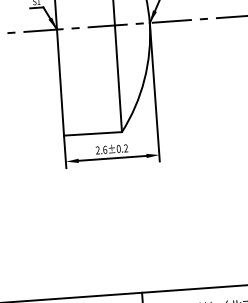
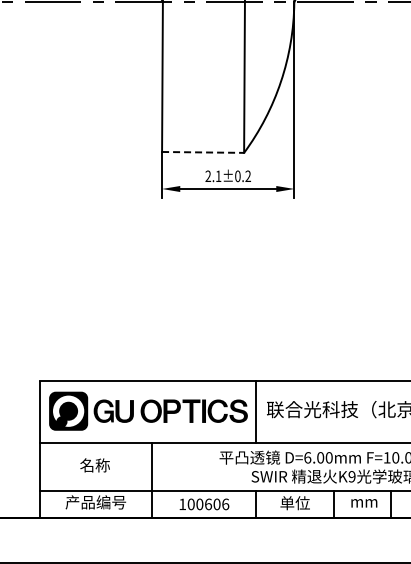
line: (93, 133) -> (203, 152), solid -> dashed
text: (105, 150) -> (218, 176), 2.6±0.2 -> 2.1±0.2

